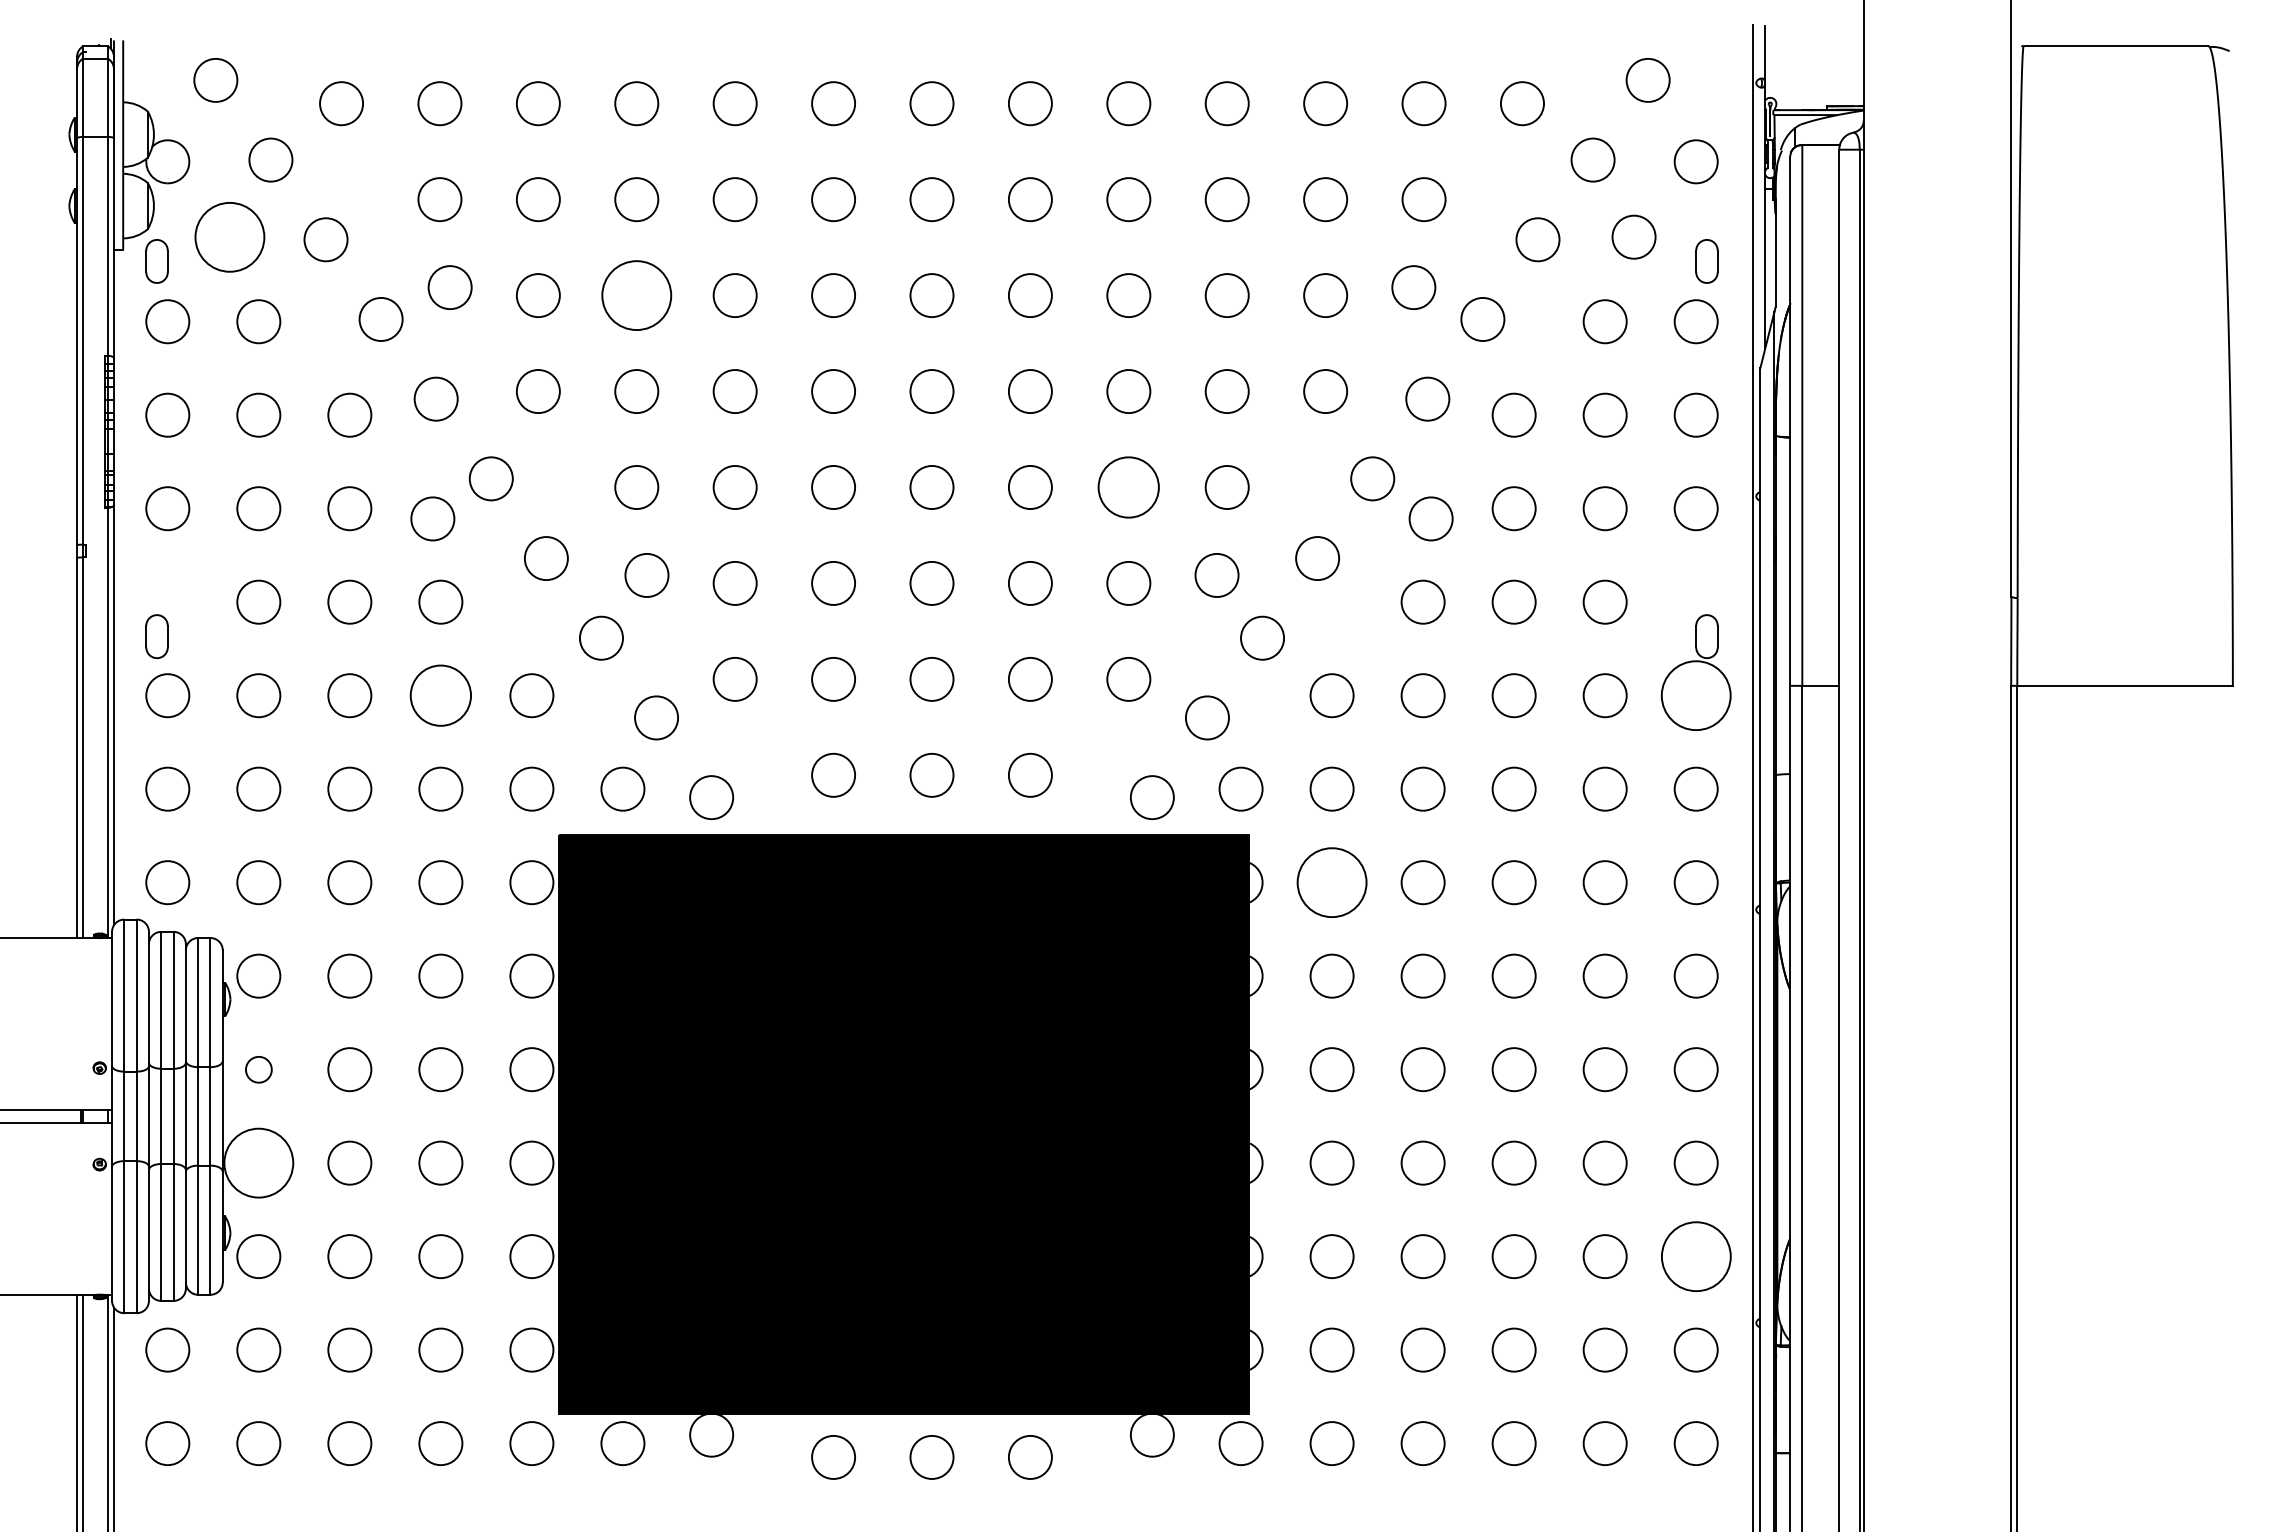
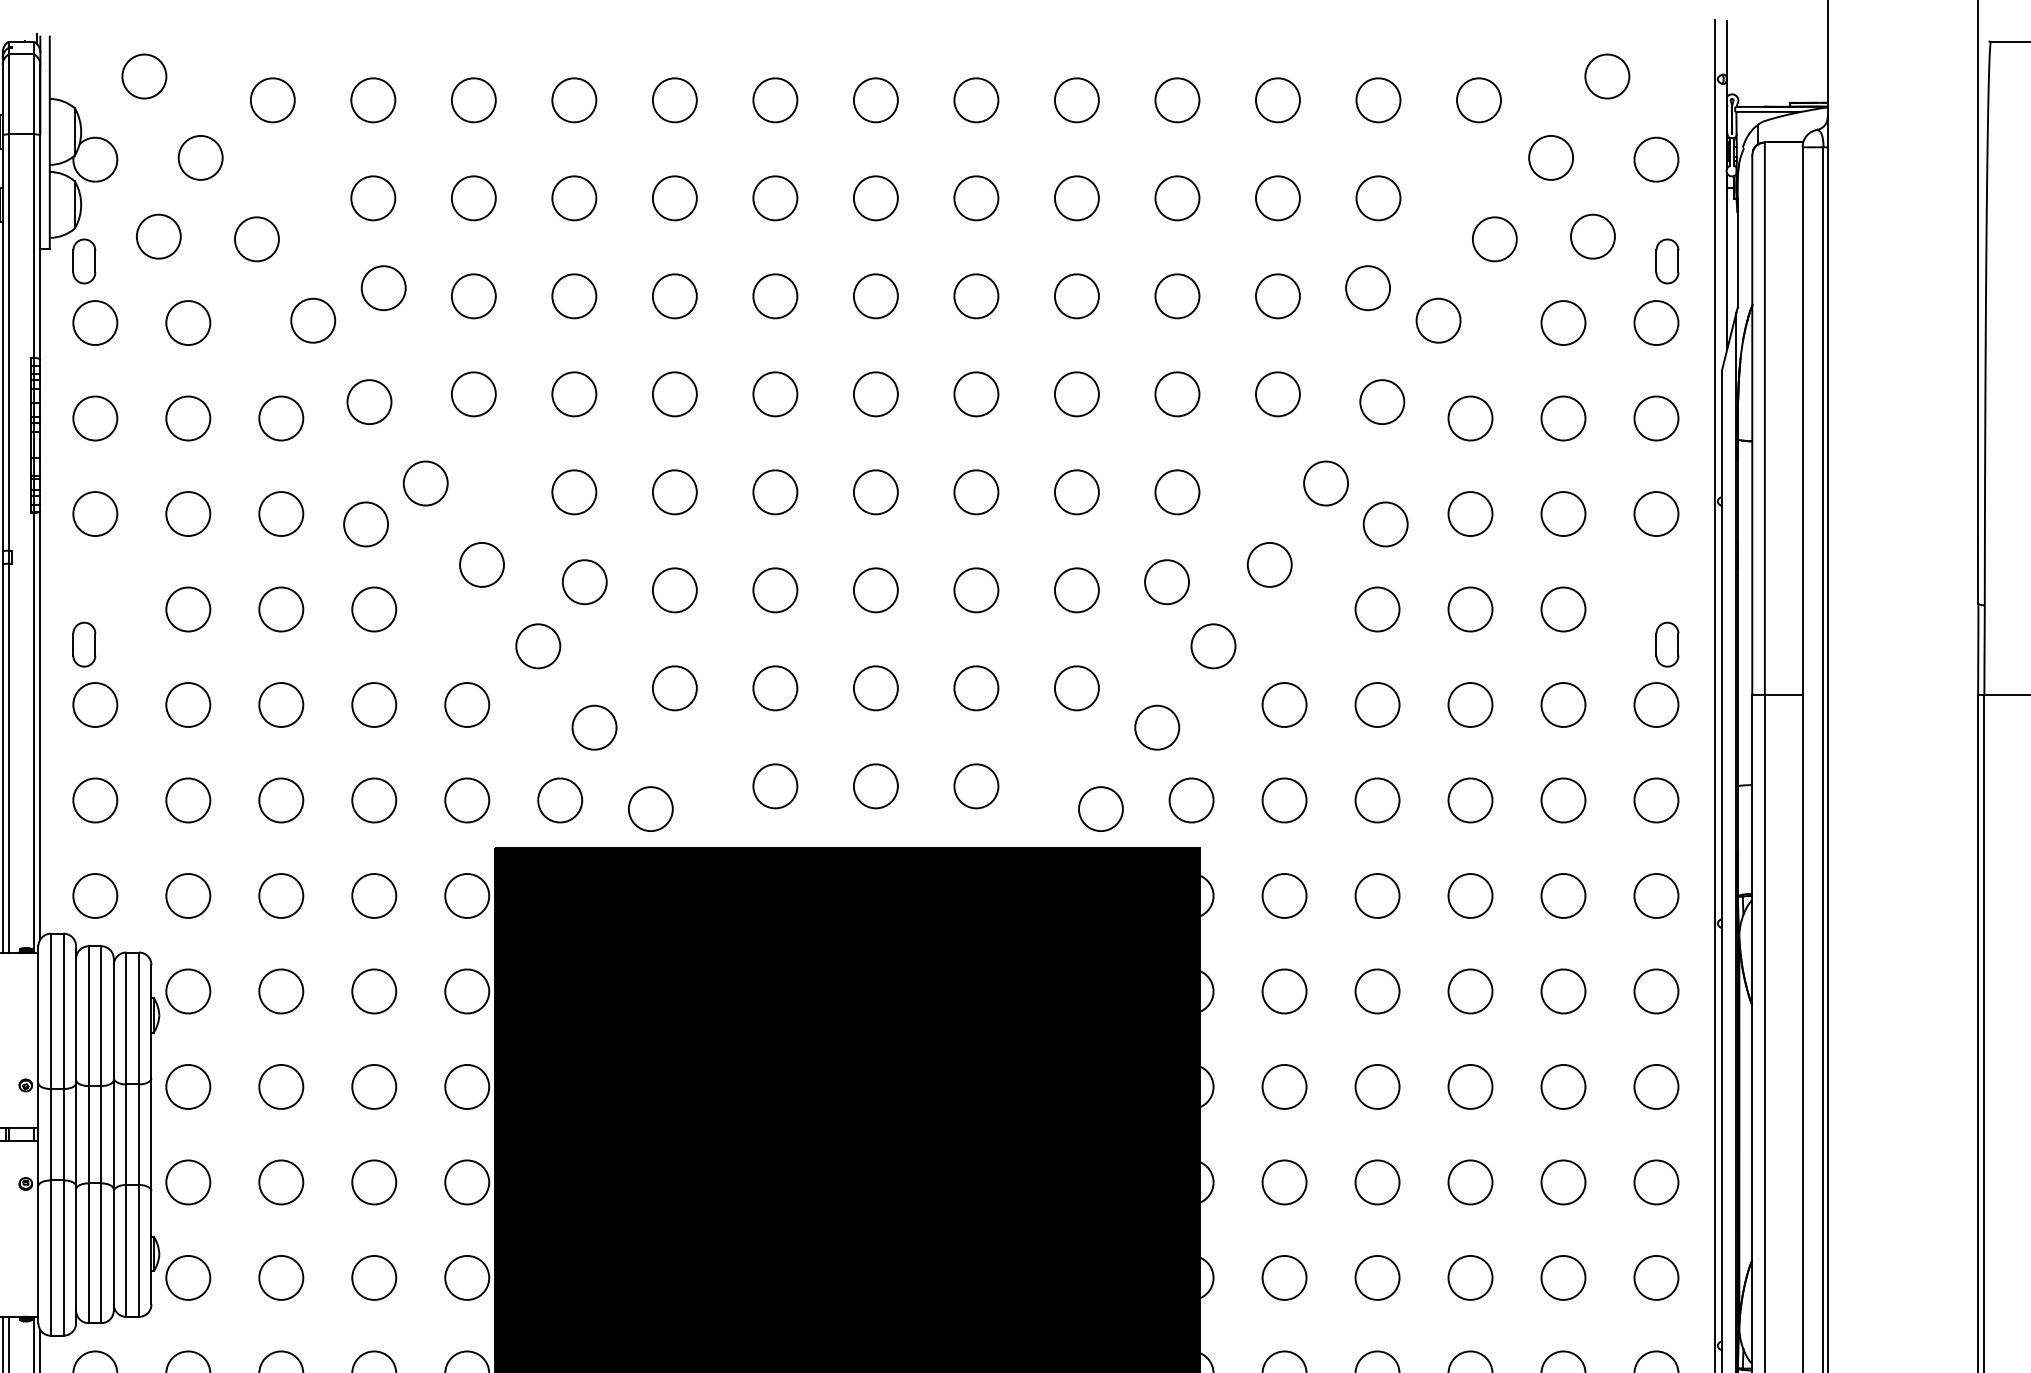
circle: (229, 236) -> (158, 235), size x0.62
circle: (636, 295) -> (574, 296), size x0.62
circle: (1128, 487) -> (1076, 492), size x0.71
circle: (440, 695) -> (373, 704), size x0.71
circle: (1695, 695) -> (1655, 704), size x0.62
circle: (1331, 882) -> (1283, 895), size x0.62
circle: (258, 1069) -> (187, 1086), size x1.67
circle: (258, 1162) -> (187, 1181), size x0.62
circle: (1695, 1256) -> (1655, 1277), size x0.62

